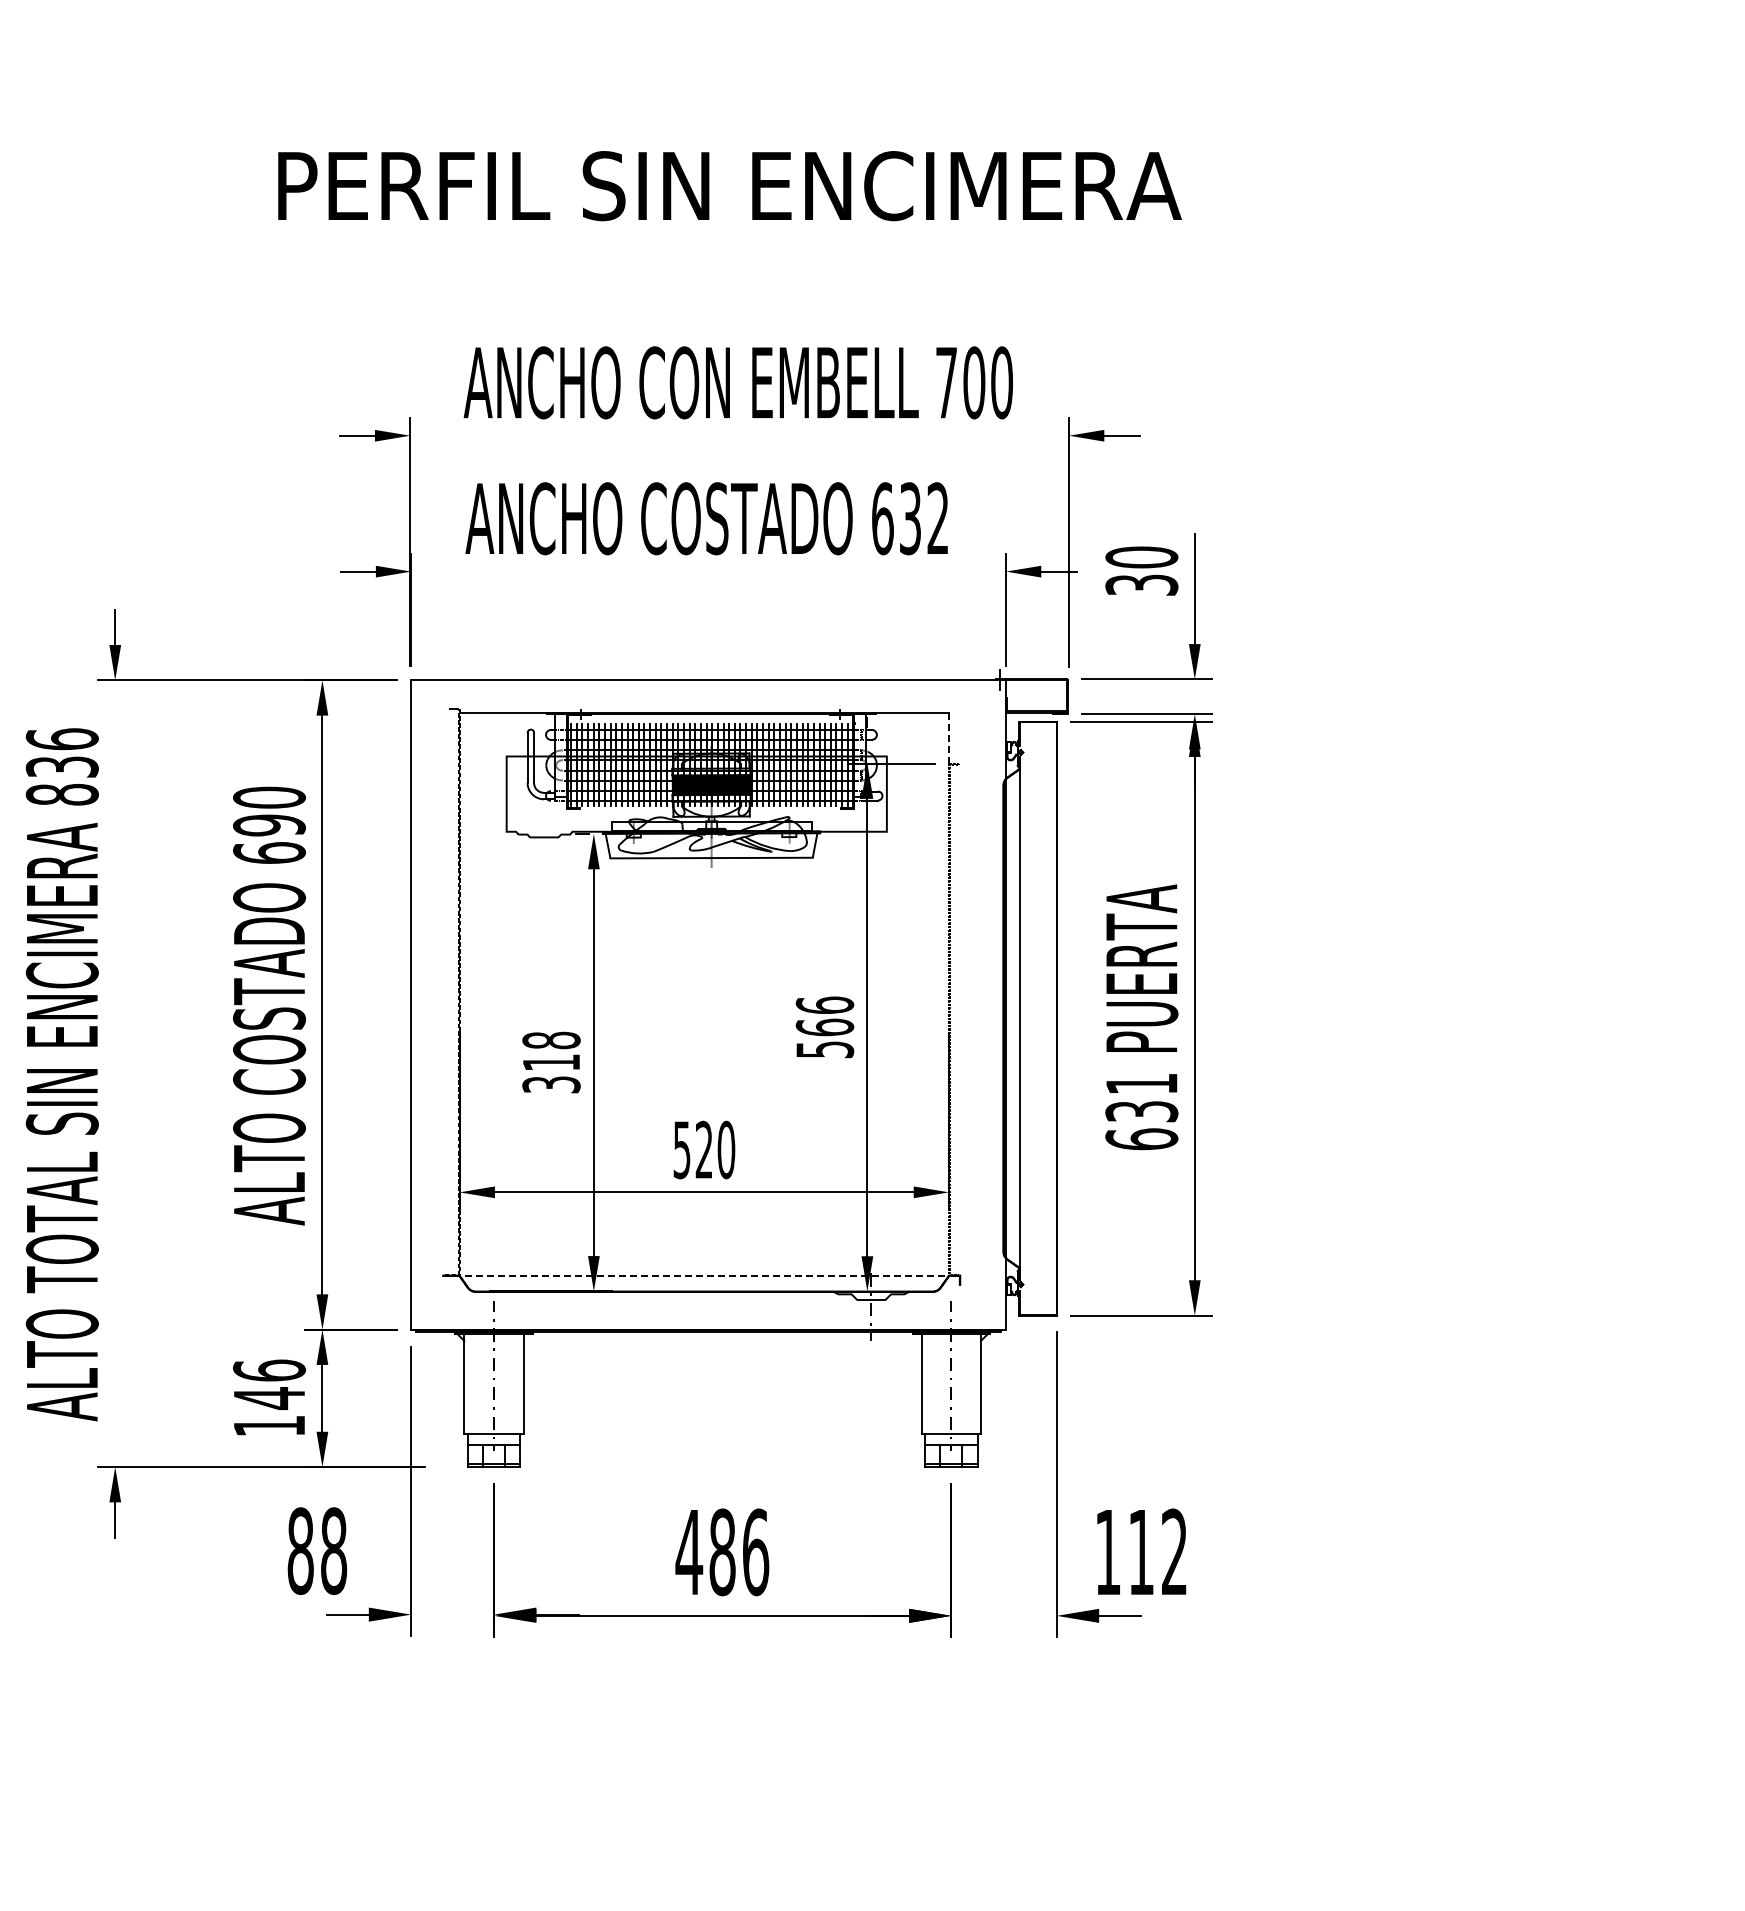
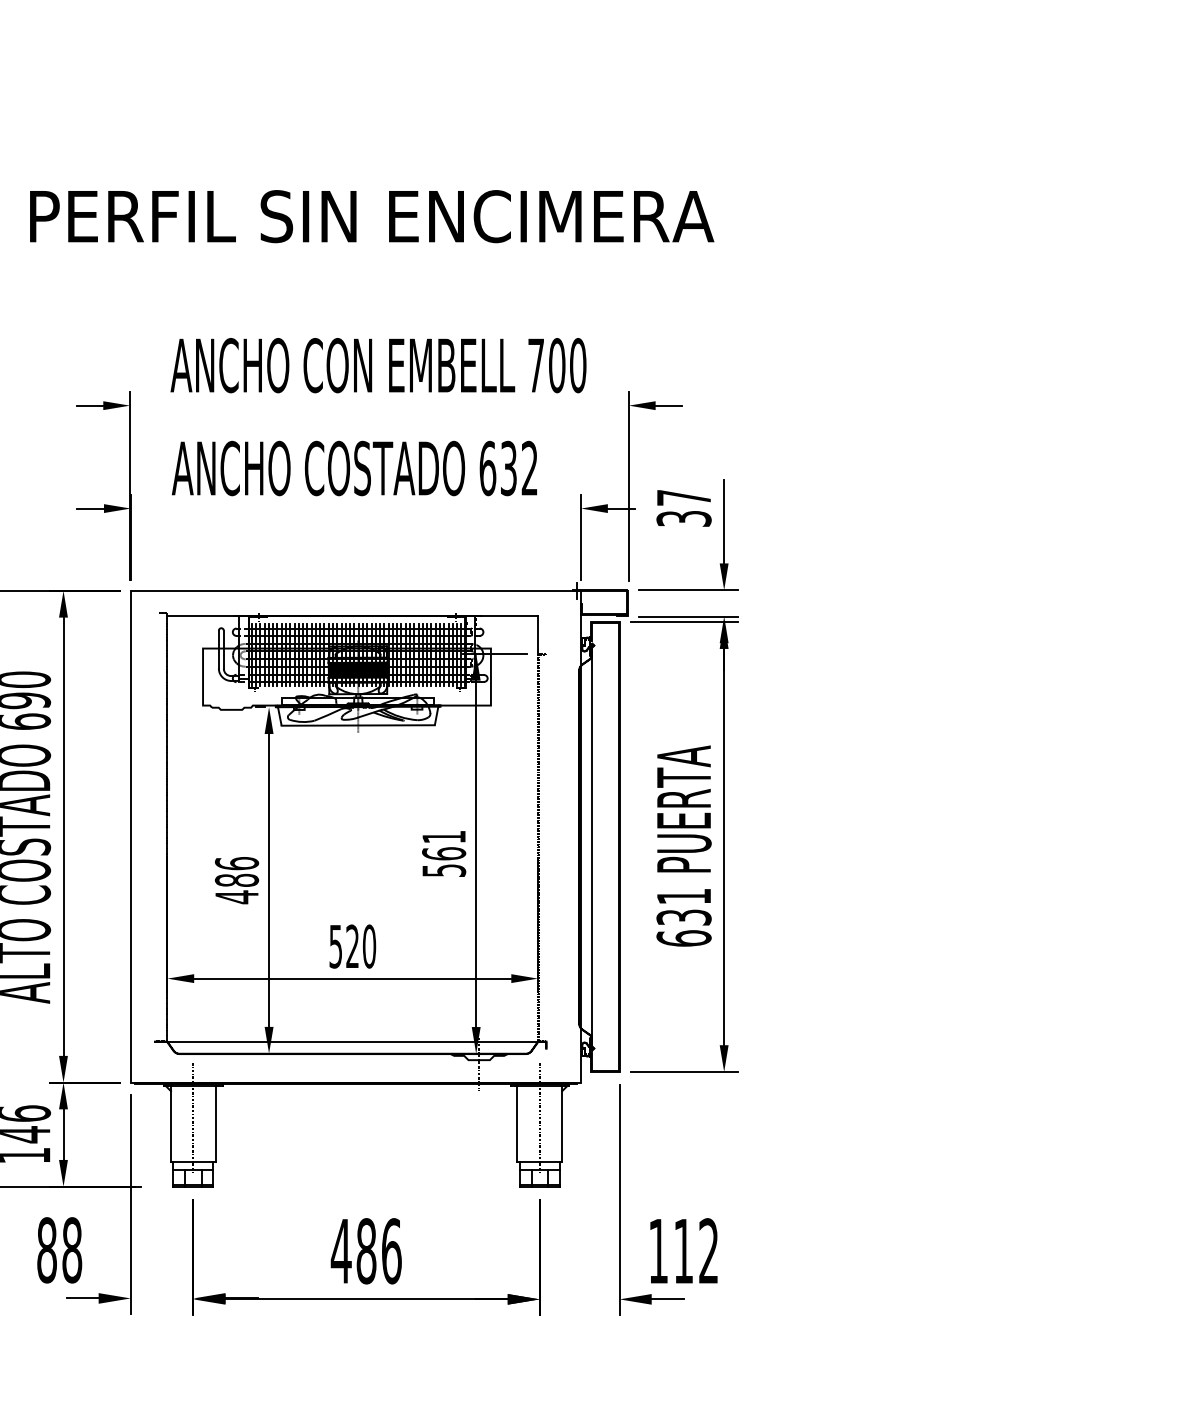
text: (1141, 557) -> (683, 497), 30 -> 37
line: (948, 737) -> (537, 634), dashed -> solid
text: (824, 1004) -> (443, 836), 566 -> 561
text: (551, 1062) -> (236, 880), 318 -> 486
line: (701, 1275) -> (350, 1041), dashed -> solid

